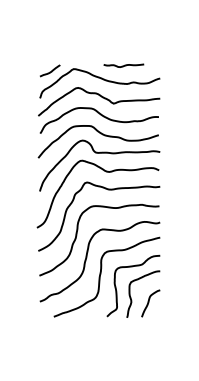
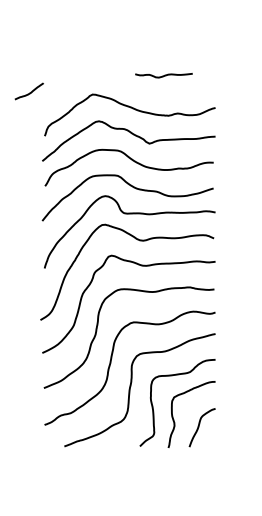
curve: (123, 65) -> (163, 75), moved
curve: (51, 70) -> (31, 90), moved

